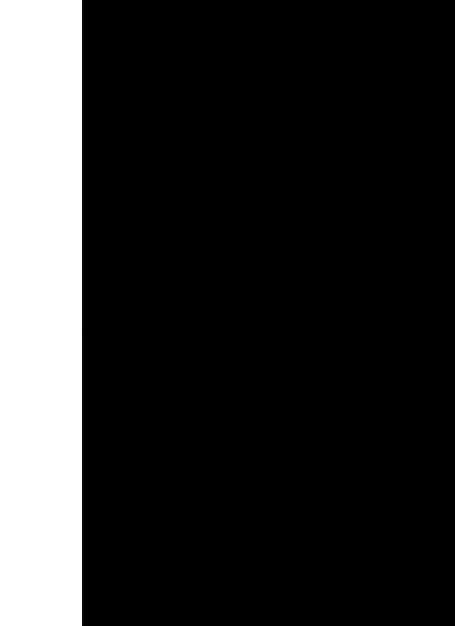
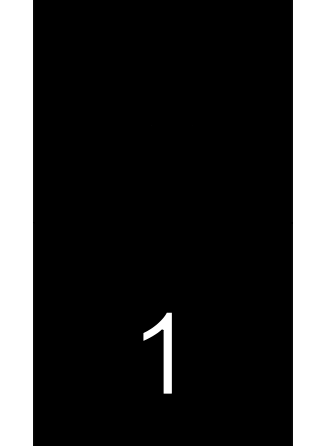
fill: (278, 536) -> (157, 352), removed

